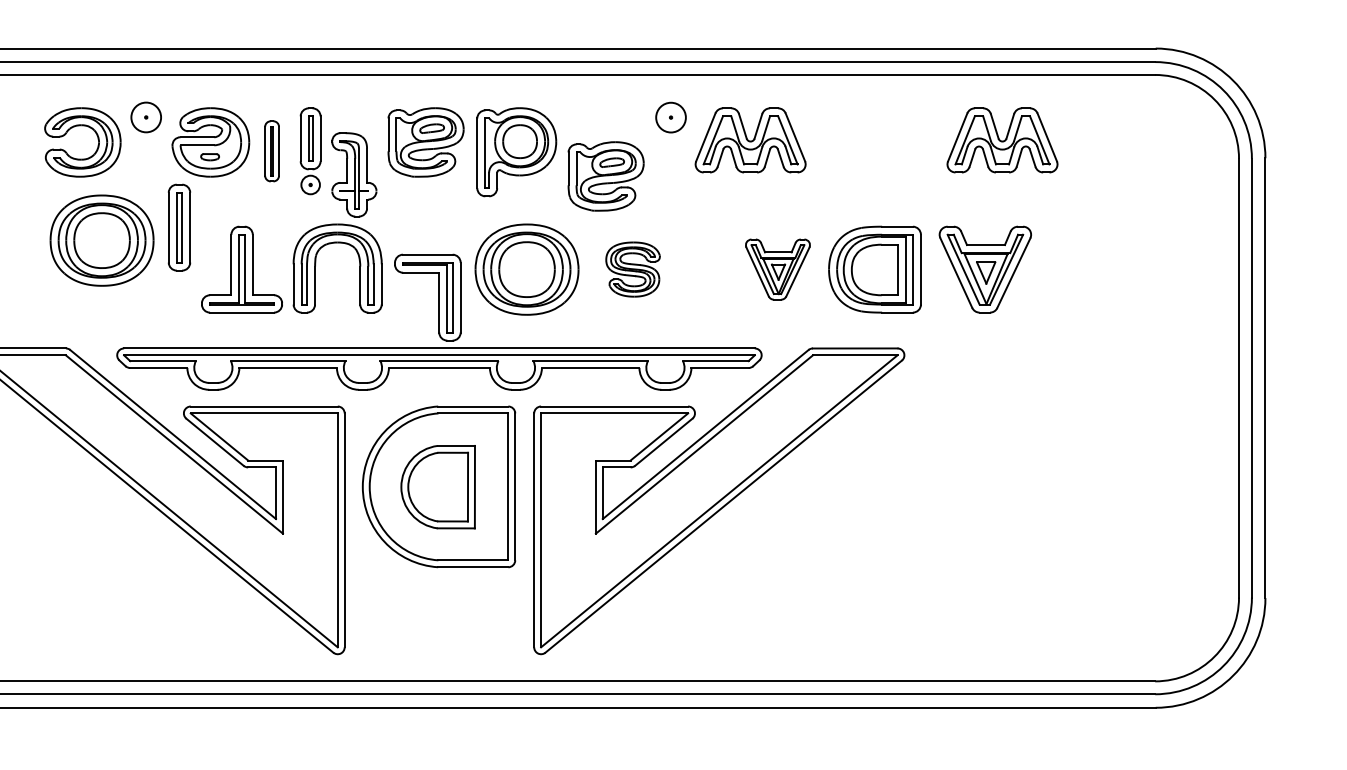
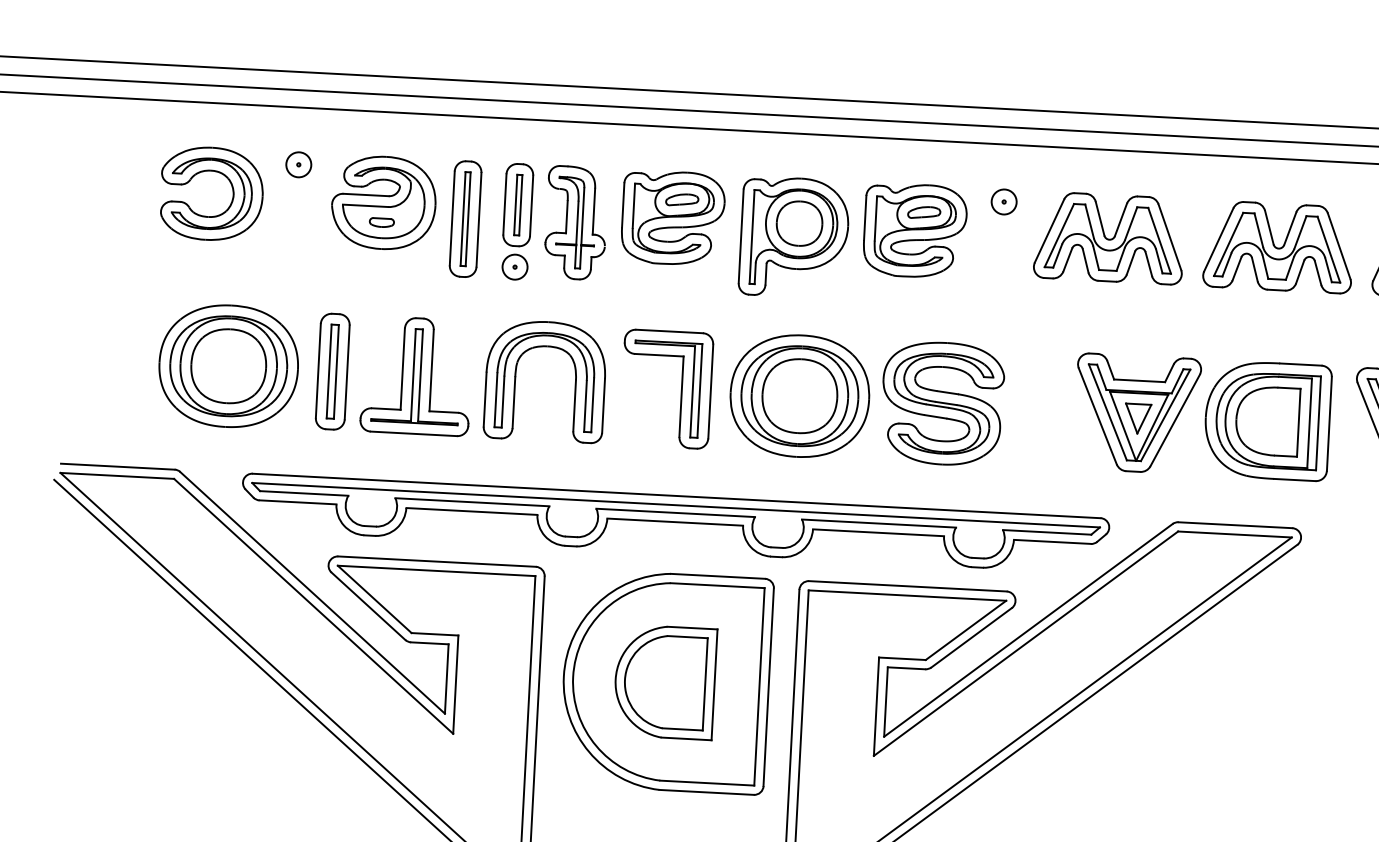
circle: (145, 117) -> (297, 164), size x0.62
circle: (670, 117) -> (1003, 201), size x0.62
part: (876, 140) -> (1278, 247), added
part: (271, 151) -> (464, 219), size x1.43
part: (354, 174) -> (576, 222), moved
part: (605, 176) -> (914, 230), moved
part: (179, 227) -> (332, 371), moved
part: (101, 240) -> (227, 366), moved
part: (632, 269) -> (941, 403), size x1.67
part: (777, 269) -> (1136, 413), size x1.43
part: (438, 297) -> (680, 389), moved

